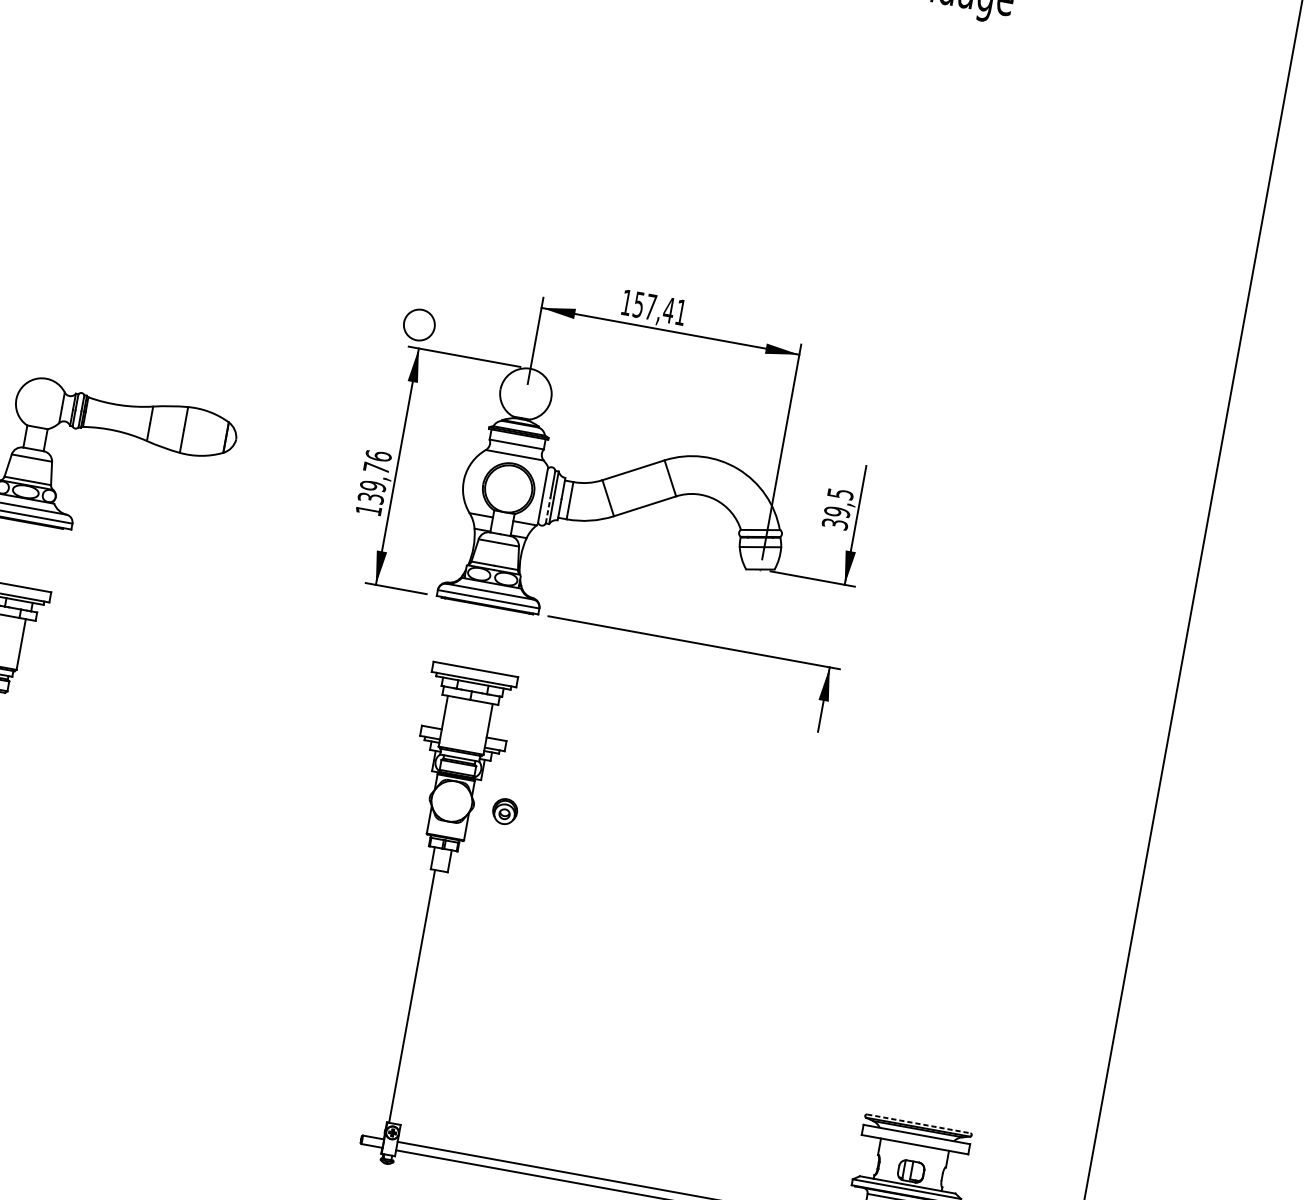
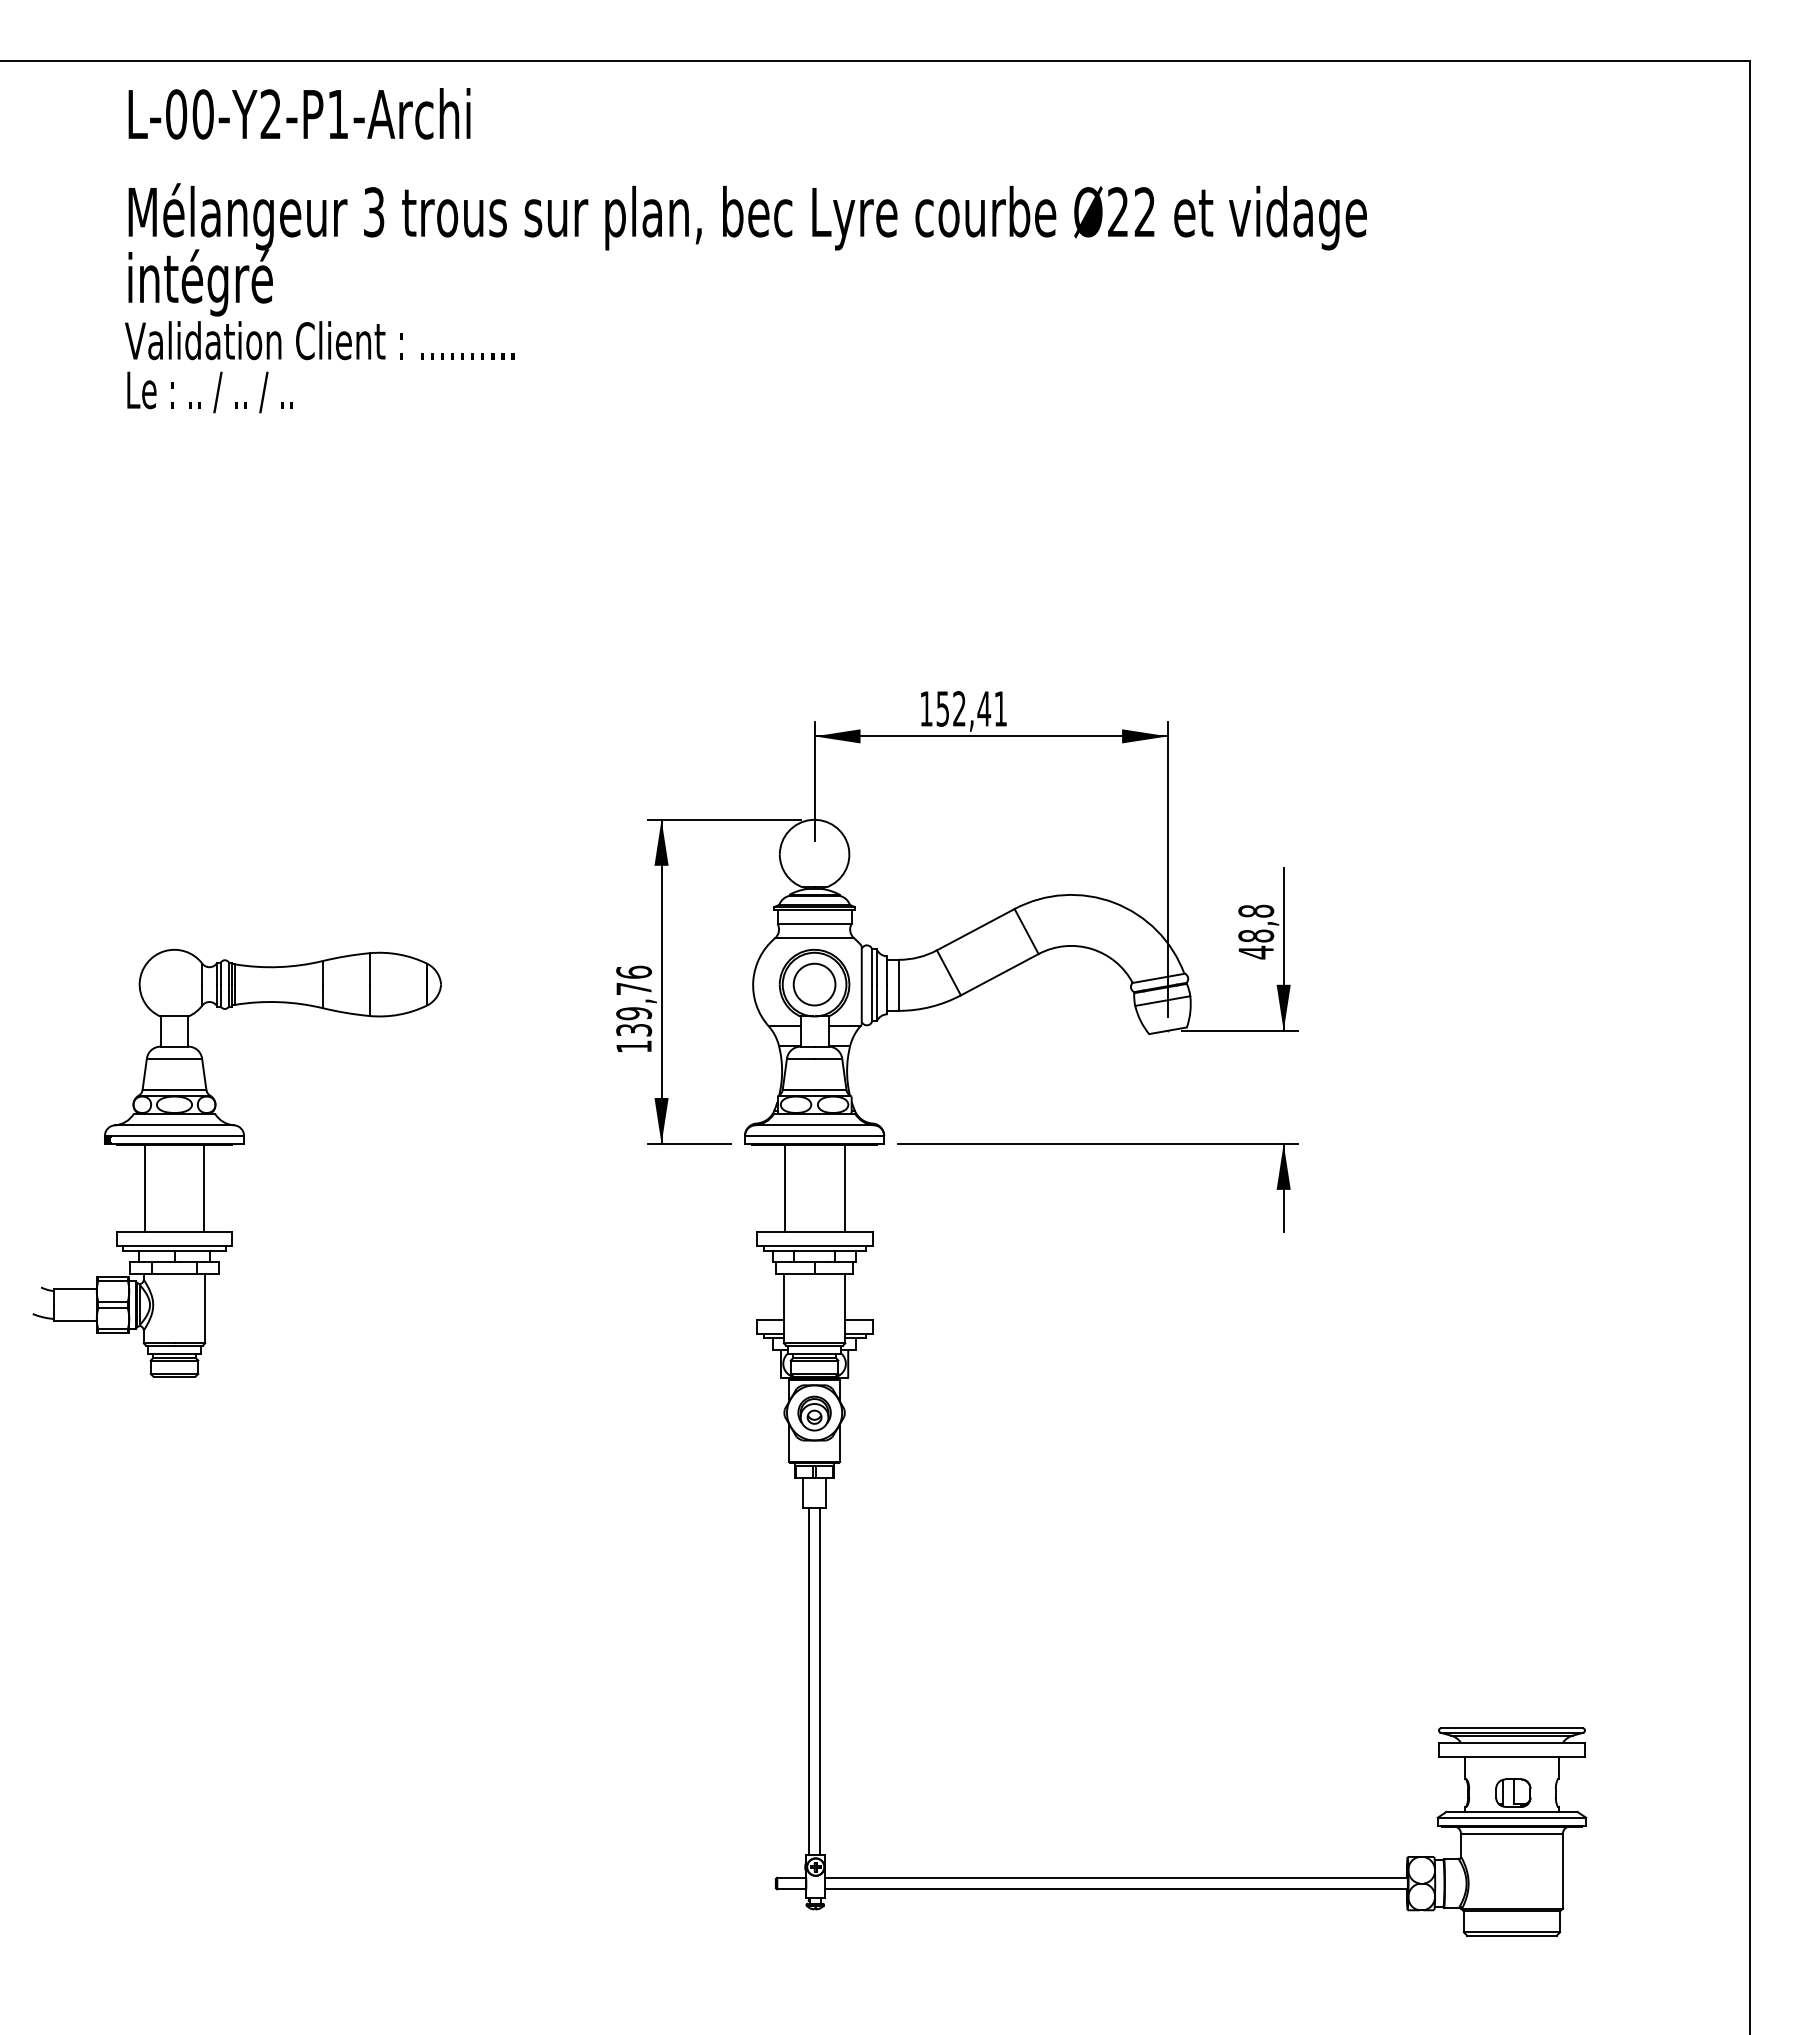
text: (650, 306) -> (959, 708), 157,41 -> 152,41
circle: (419, 324) -> (814, 984), moved
text: (838, 508) -> (1256, 931), 39,5 -> 48,8
line: (548, 510) -> (872, 1003), dashed -> solid
line: (36, 556) -> (204, 1188), added
line: (459, 633) -> (784, 1188), added
line: (503, 641) -> (844, 1188), added
part: (505, 811) -> (814, 1413), moved
line: (420, 997) -> (820, 1680), added
line: (918, 1123) -> (1511, 1728), dashed -> solid

